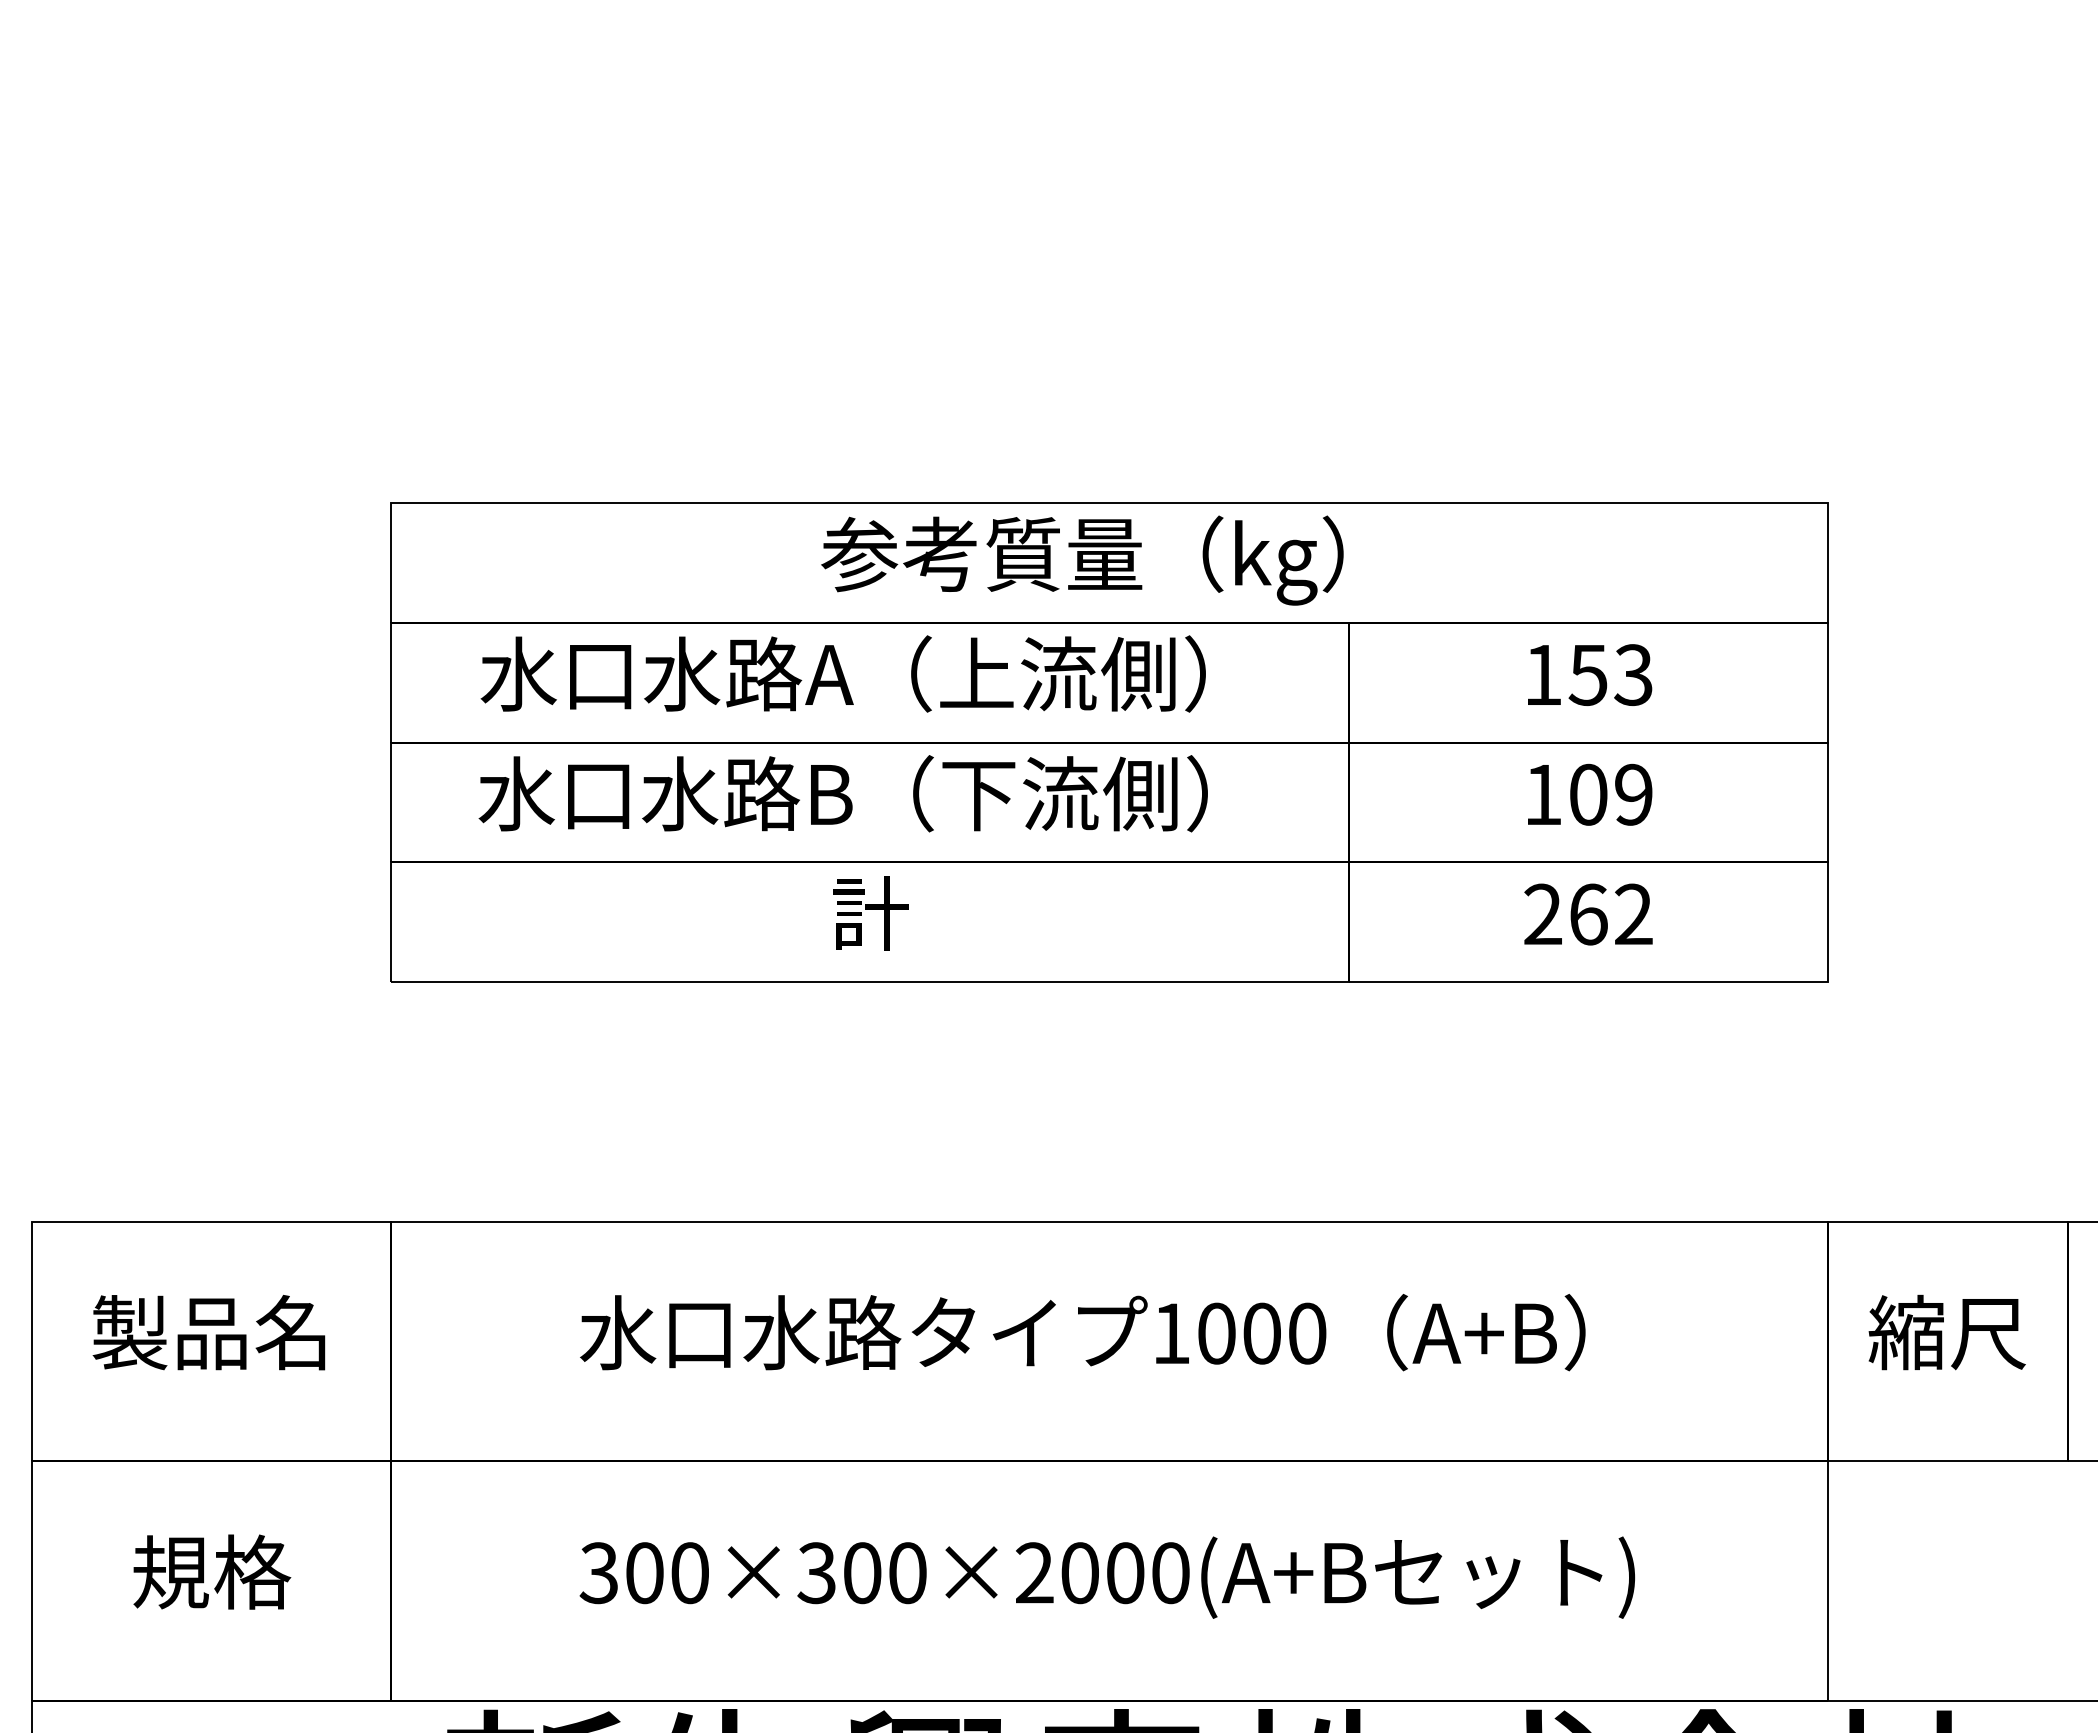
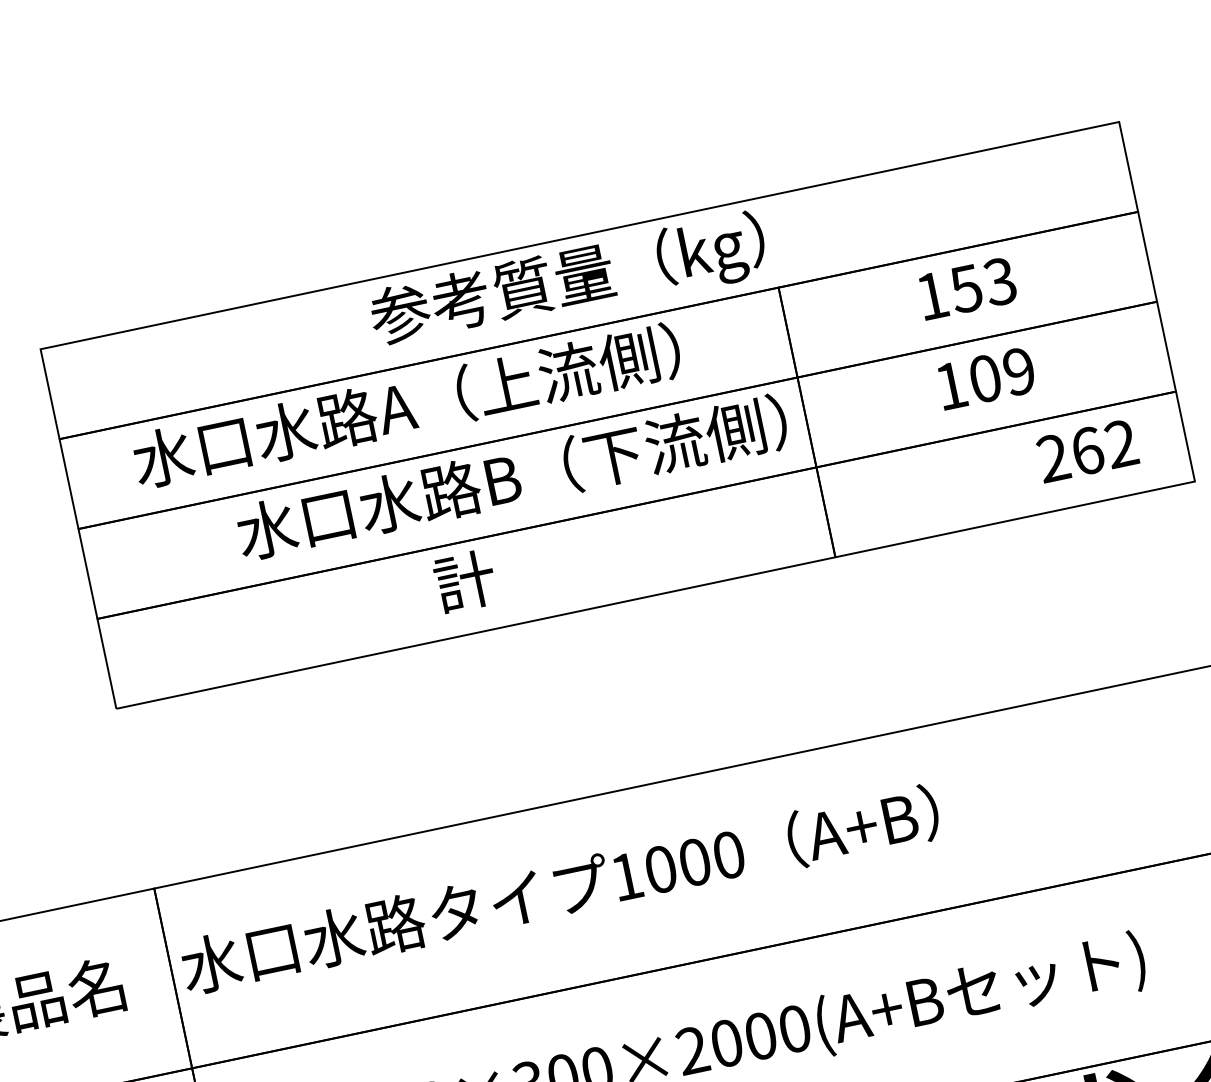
text: (842, 793) -> (511, 477), moved
text: (1588, 914) -> (1087, 451), moved
text: (1082, 1332) -> (559, 889), moved

